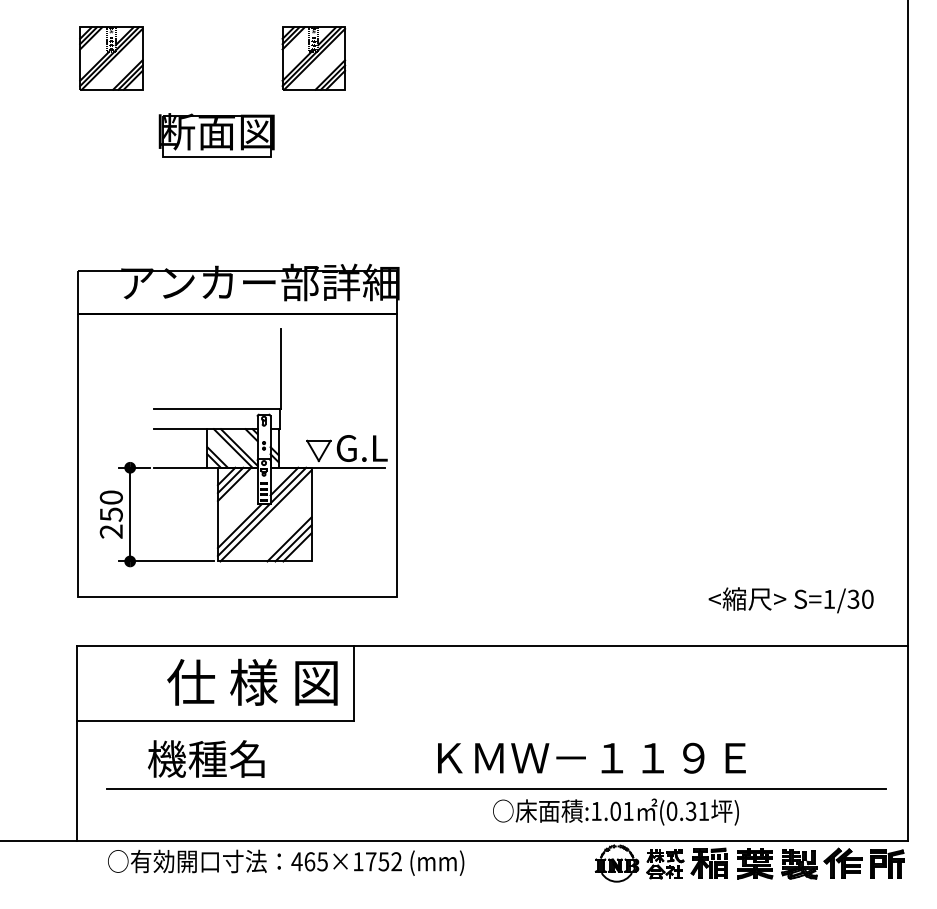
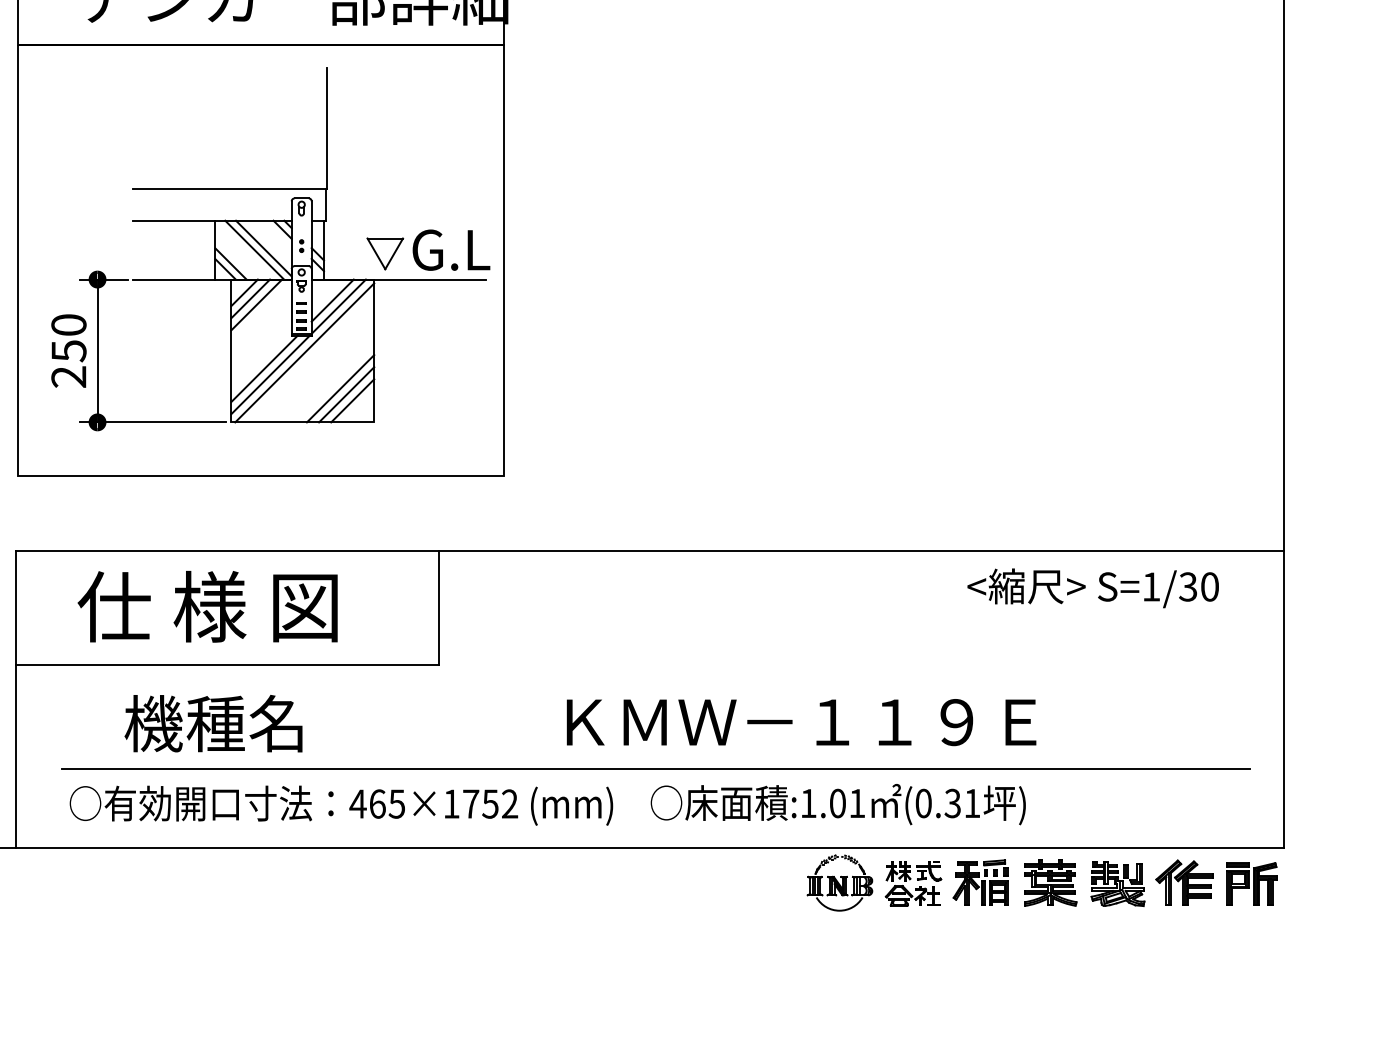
text: (790, 600) -> (1092, 588), moved
text: (252, 681) -> (207, 605), moved
text: (286, 862) -> (342, 805), moved

